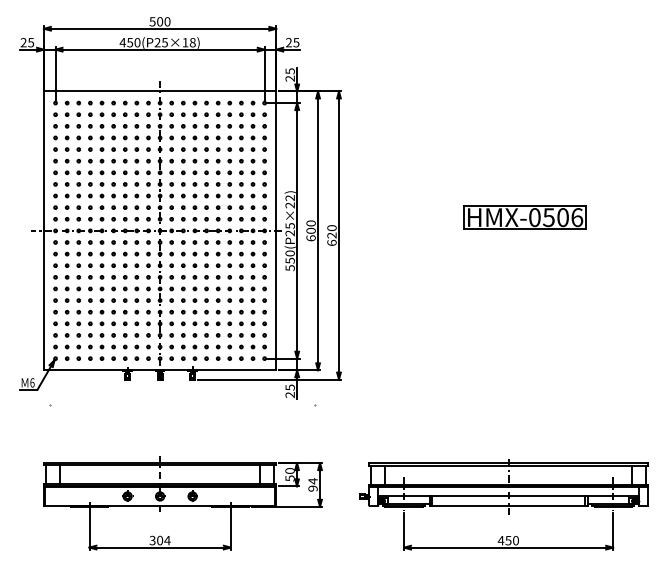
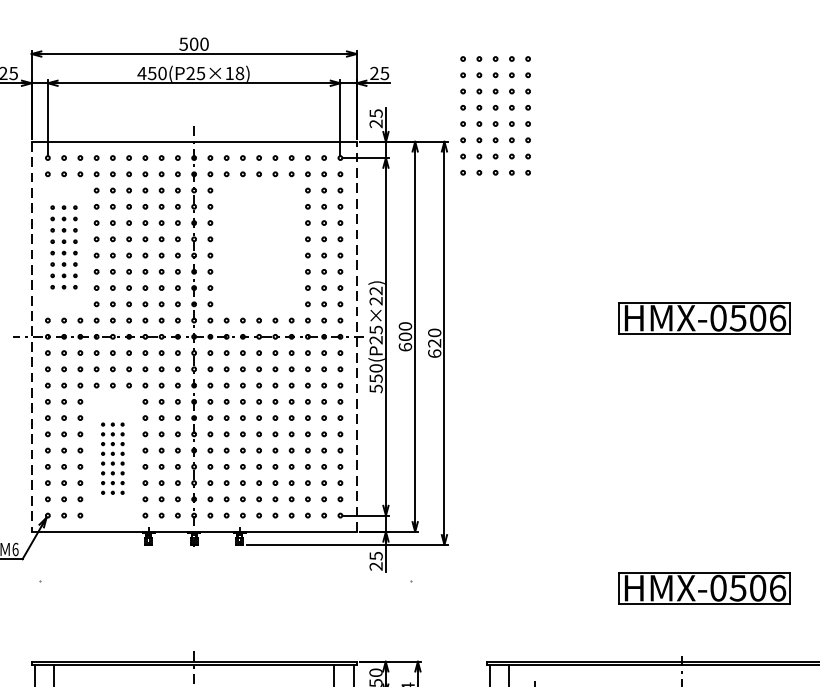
part: (66, 166) -> (63, 246), size x0.7
part: (206, 166) -> (495, 115), moved
line: (276, 230) -> (357, 336), solid -> dashed
line: (43, 231) -> (30, 337), solid -> dashed
part: (101, 317) -> (112, 458), size x0.6
part: (524, 410) -> (704, 588), added

